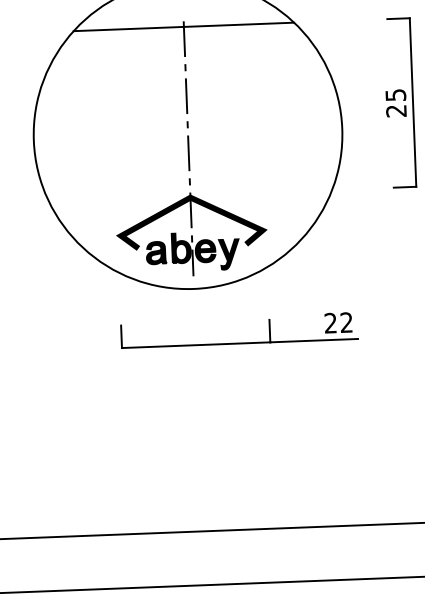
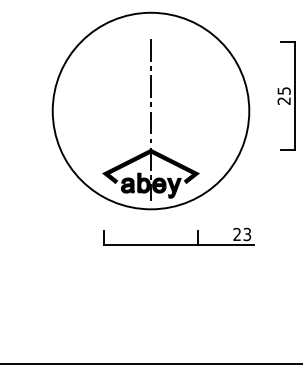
line: (183, 27) -> (150, 42), removed
text: (346, 322) -> (247, 234), 22 -> 23

